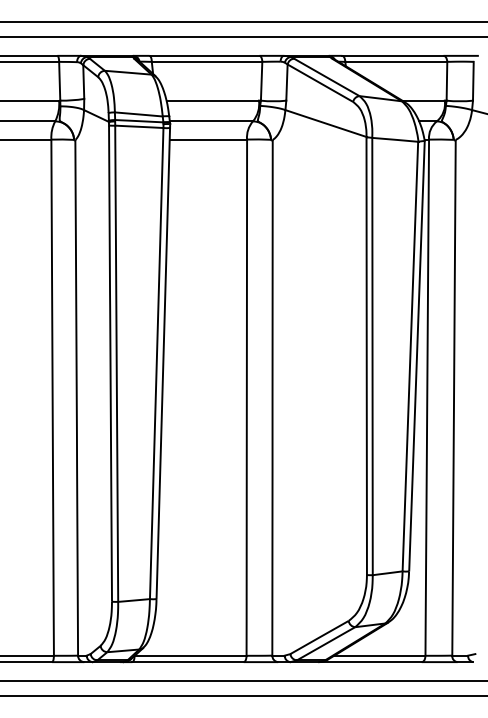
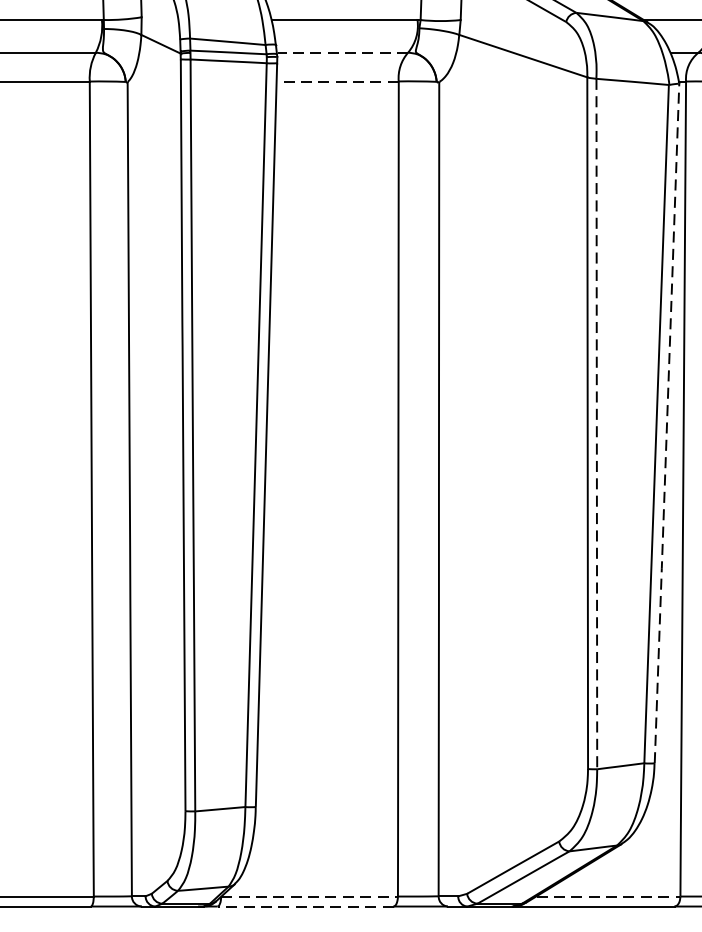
line: (211, 121) -> (342, 52), solid -> dashed
line: (208, 139) -> (337, 81), solid -> dashed
line: (372, 356) -> (596, 423), solid -> dashed
line: (416, 356) -> (666, 423), solid -> dashed
line: (190, 655) -> (309, 896), solid -> dashed
line: (379, 655) -> (607, 896), solid -> dashed
line: (188, 662) -> (306, 907), solid -> dashed

